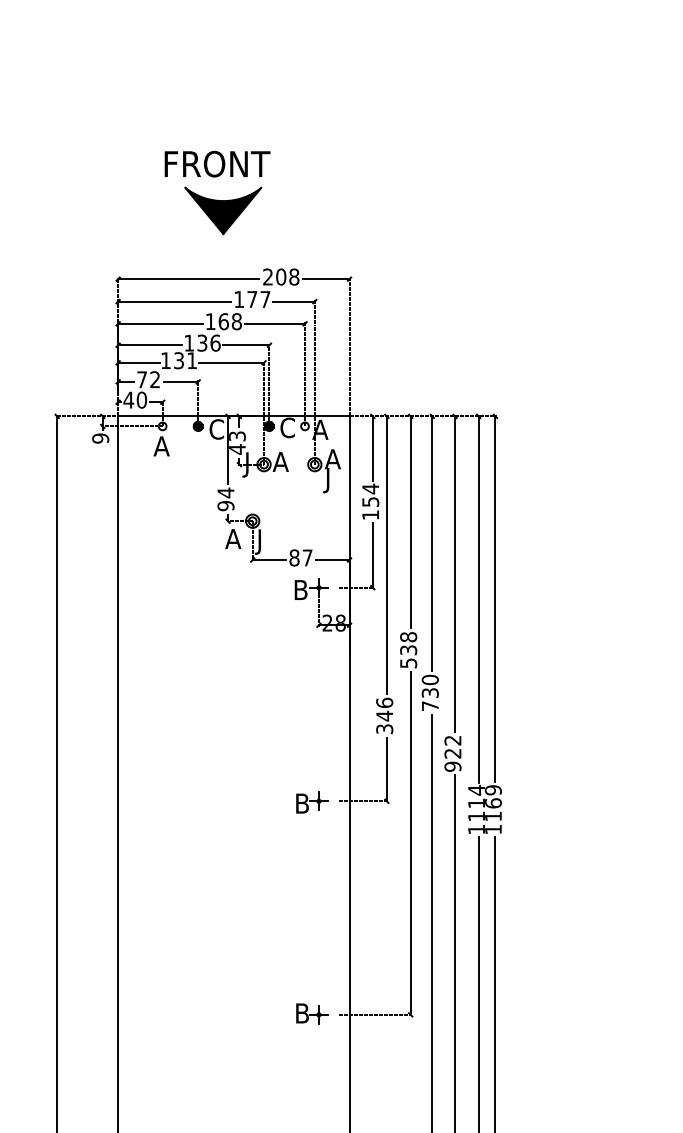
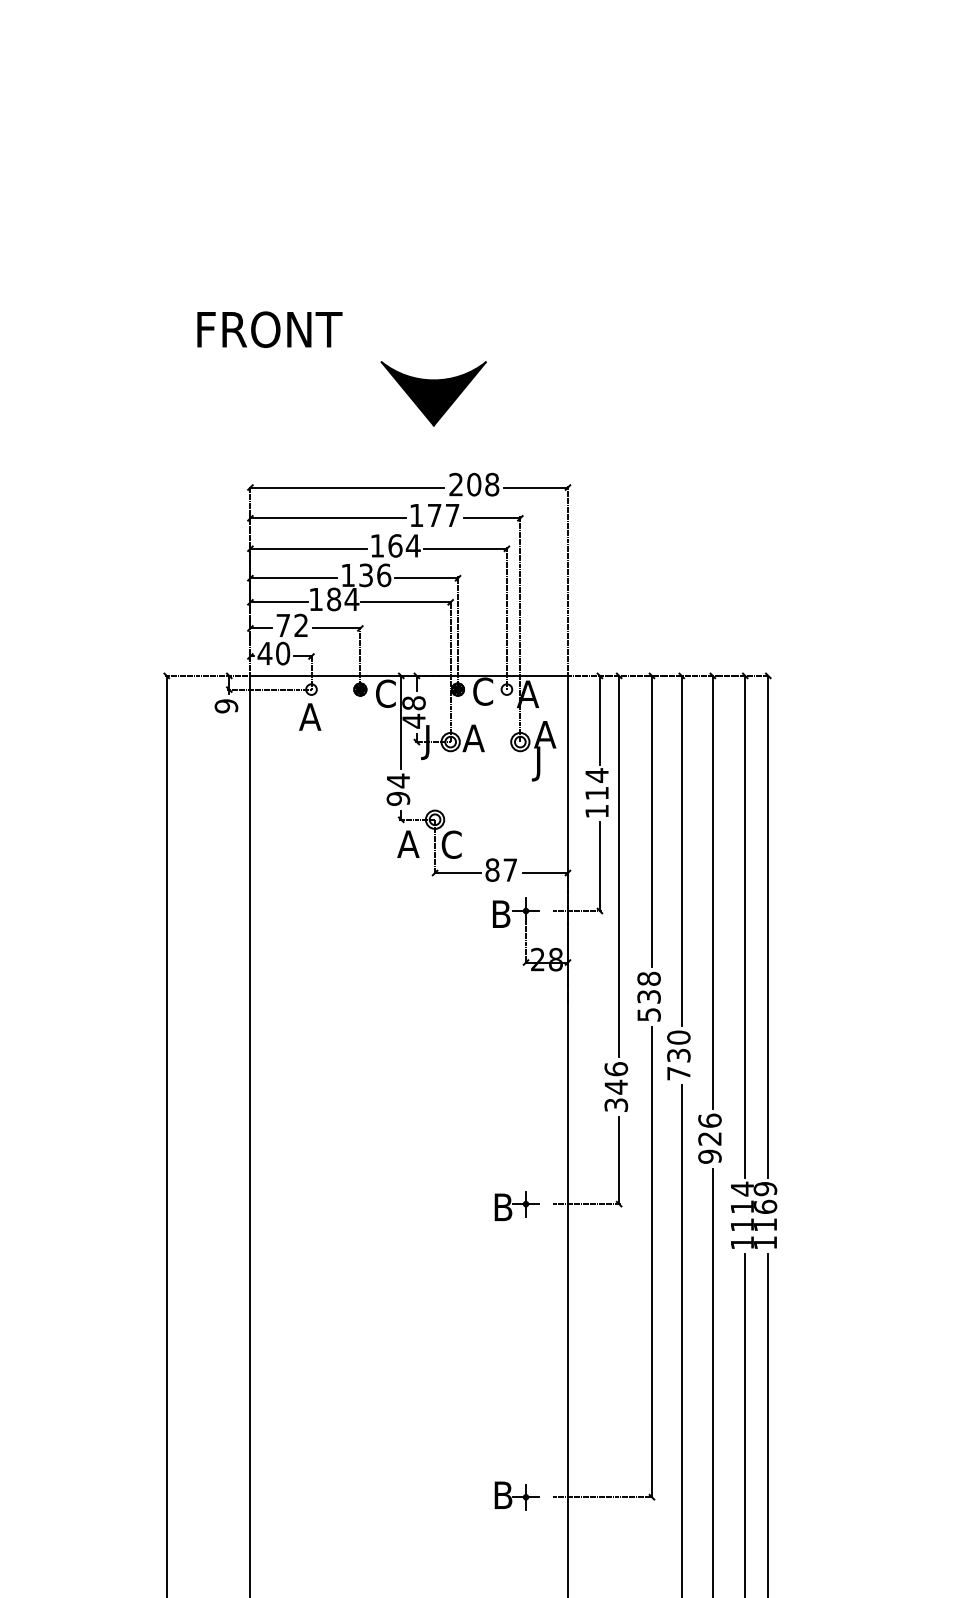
text: (217, 164) -> (269, 329), moved
part: (223, 210) -> (433, 393), moved
text: (236, 321) -> (412, 545), 168 -> 164
text: (185, 360) -> (343, 599), 131 -> 184
text: (236, 436) -> (413, 703), 43 -> 48
text: (370, 502) -> (596, 793), 154 -> 114
text: (263, 541) -> (449, 847), J -> C
text: (452, 740) -> (709, 1120), 922 -> 926

